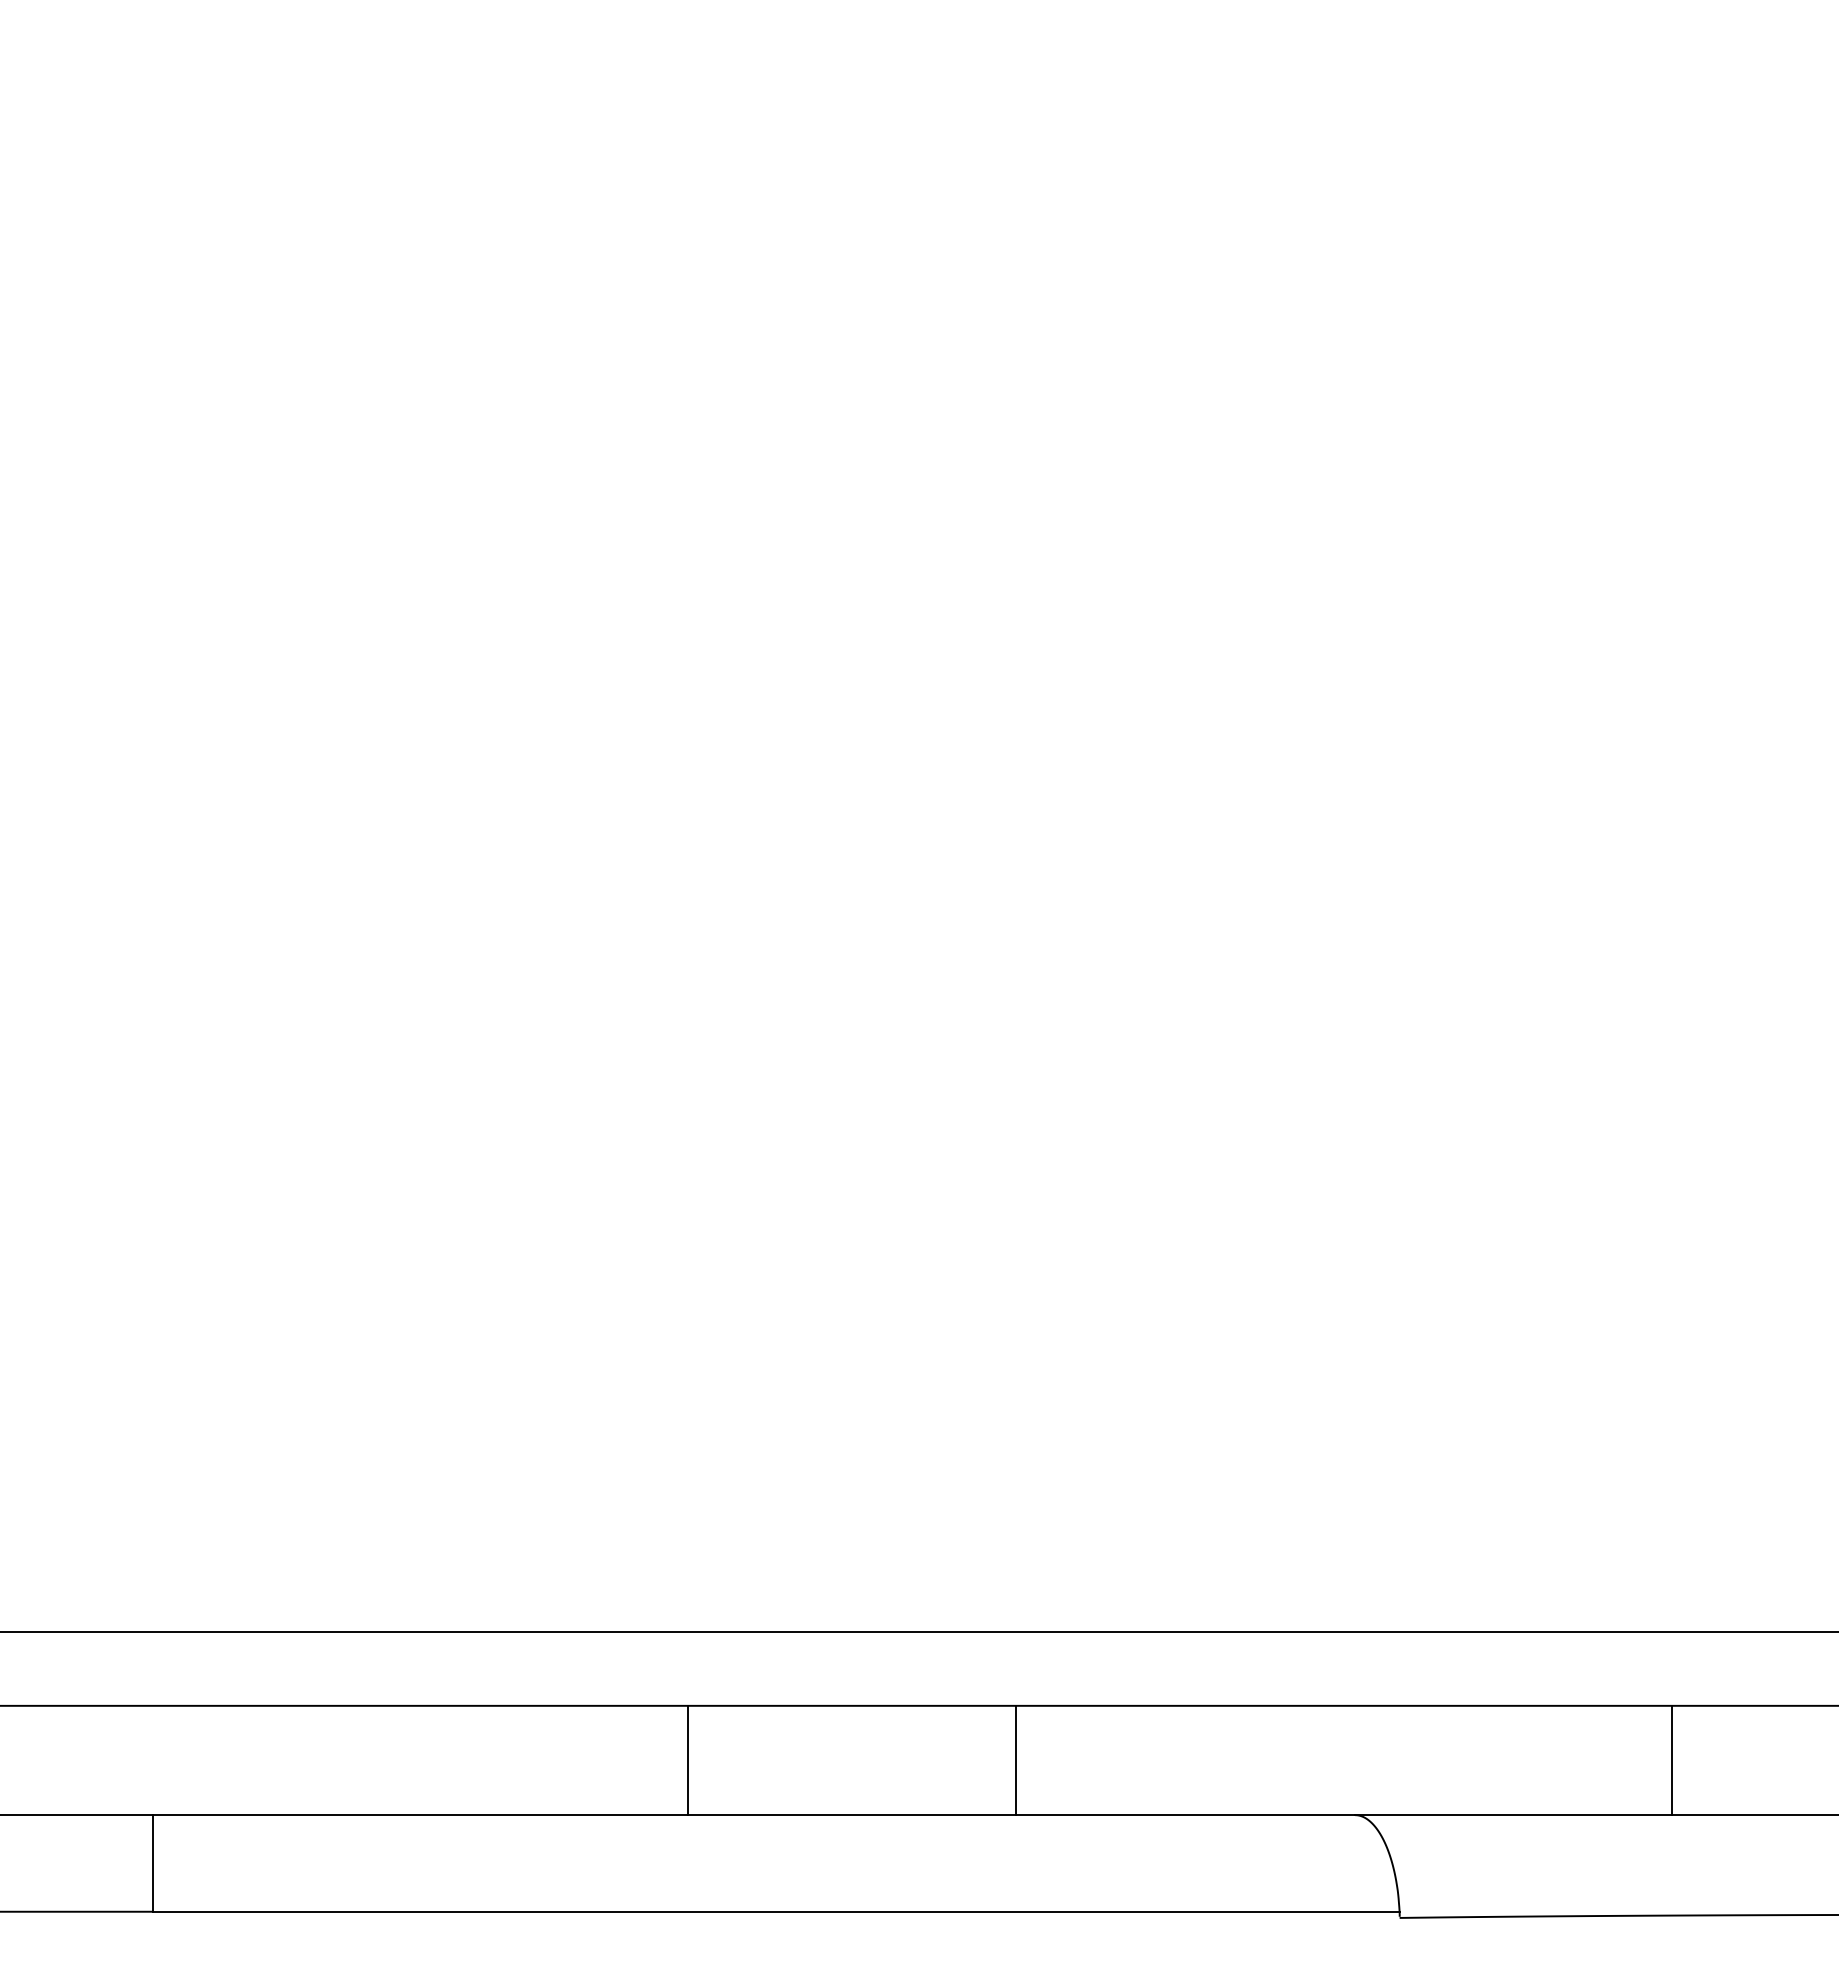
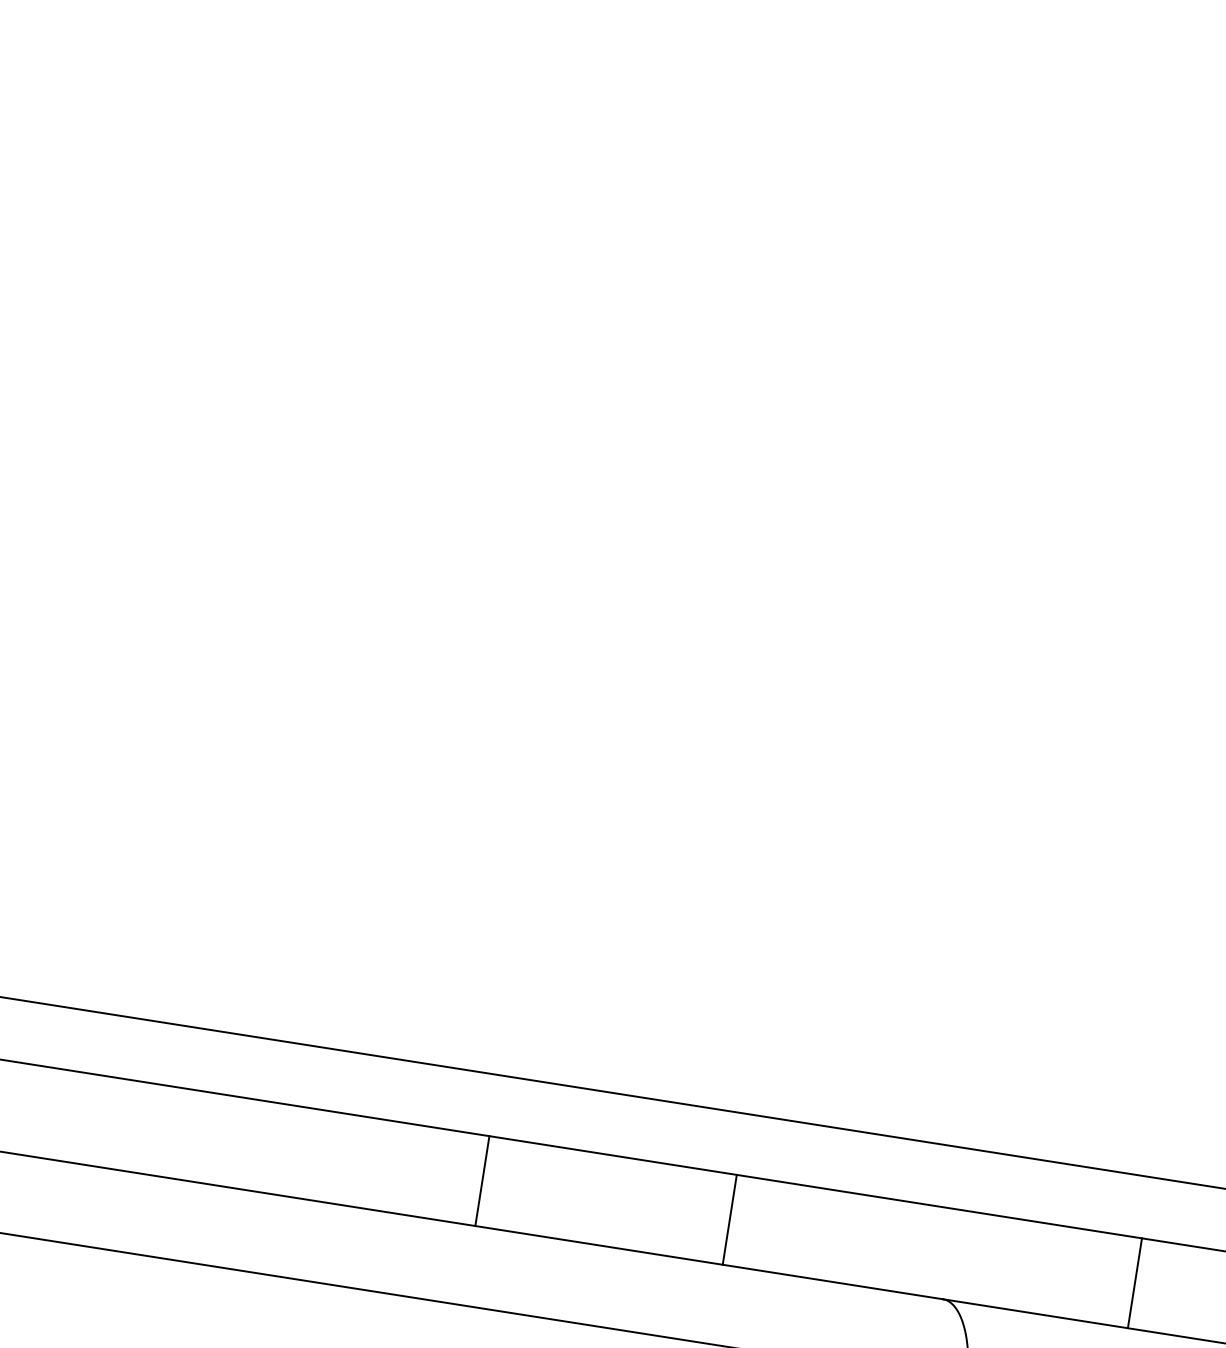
line: (688, 1760) -> (482, 1181), moved
line: (1016, 1760) -> (729, 1219), moved
line: (1672, 1760) -> (1135, 1283), moved

